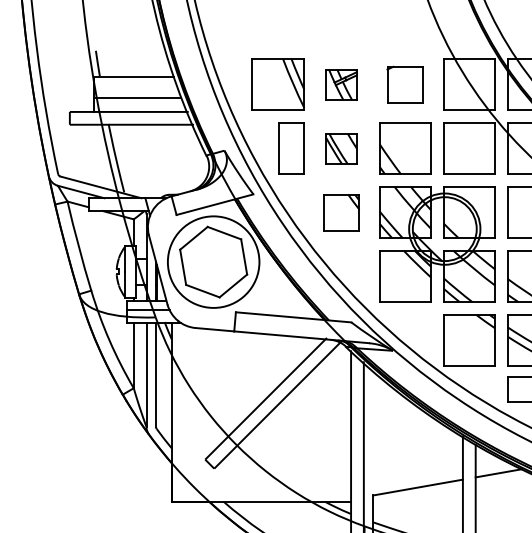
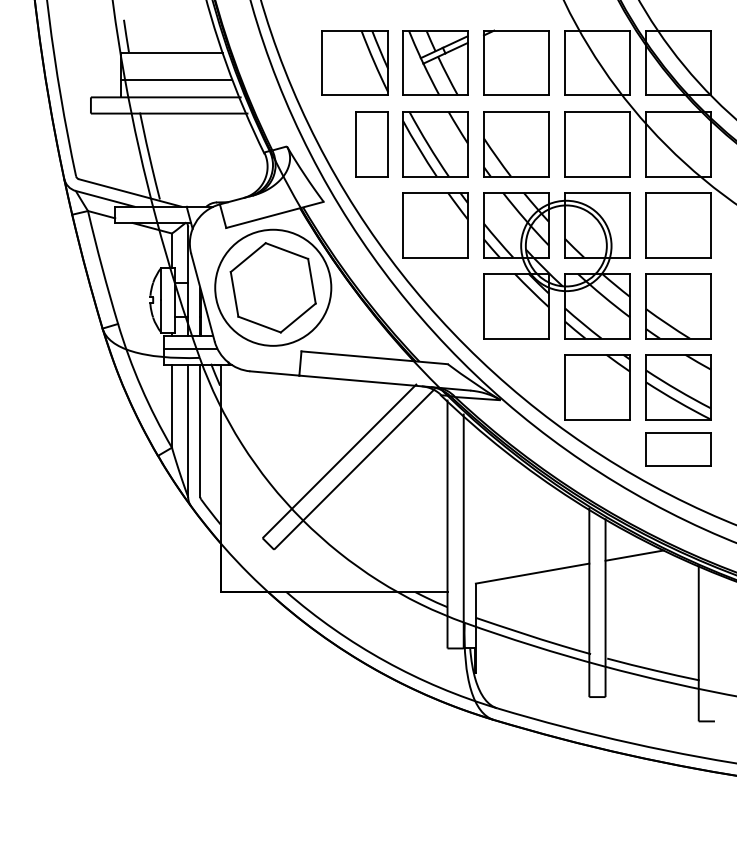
part: (341, 84) -> (435, 62), size x1.67
part: (405, 84) -> (516, 62), size x1.43
part: (341, 149) -> (435, 144), size x1.67
part: (341, 213) -> (435, 225), size x1.43

